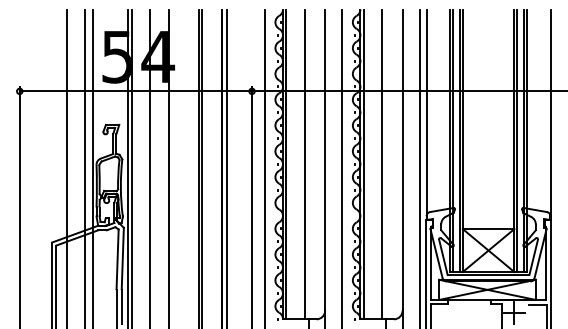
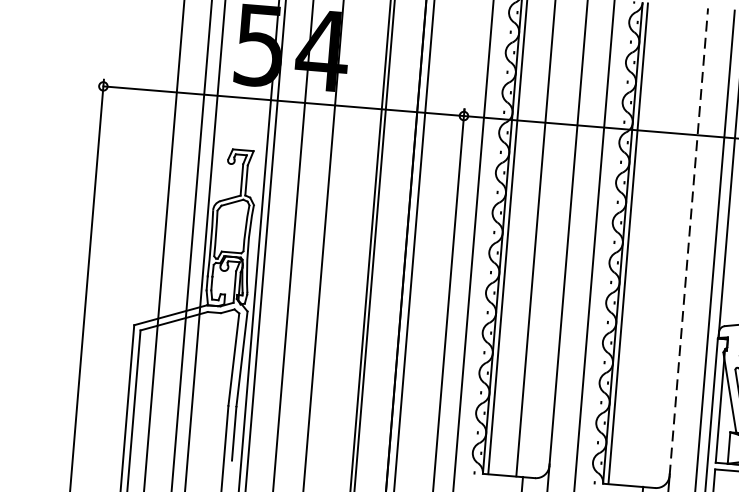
line: (402, 159) -> (688, 240), solid -> dashed
line: (381, 164) -> (655, 246), removed

